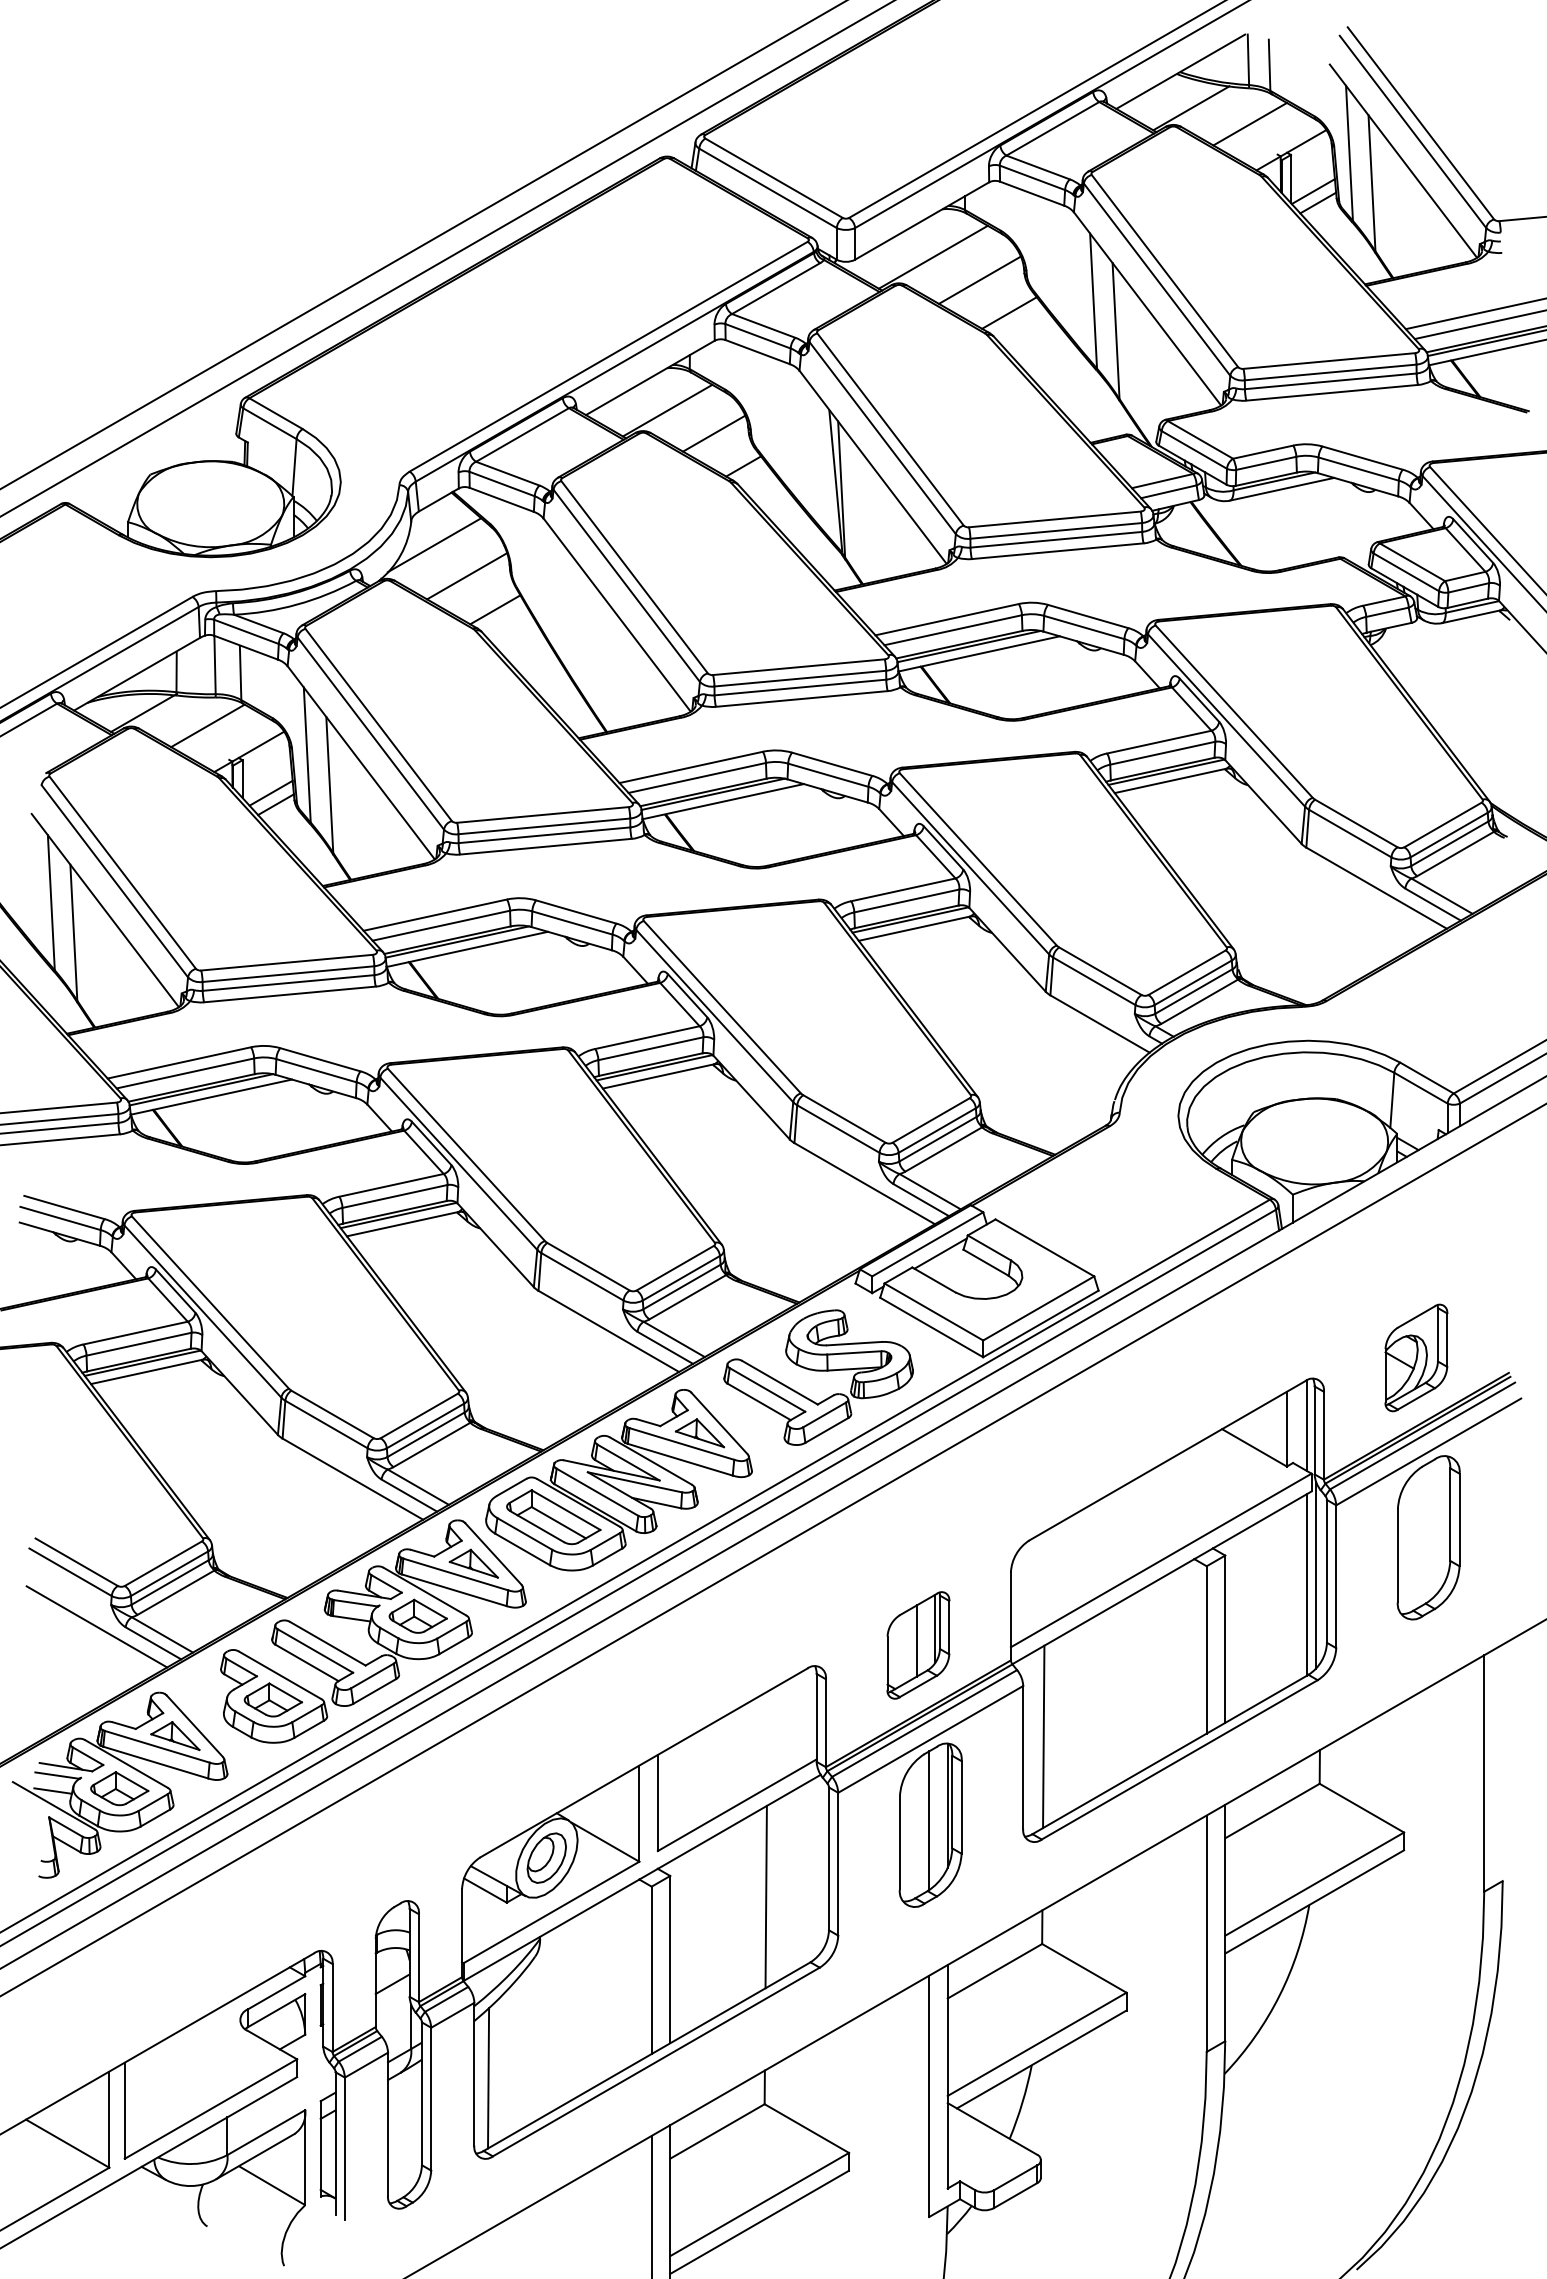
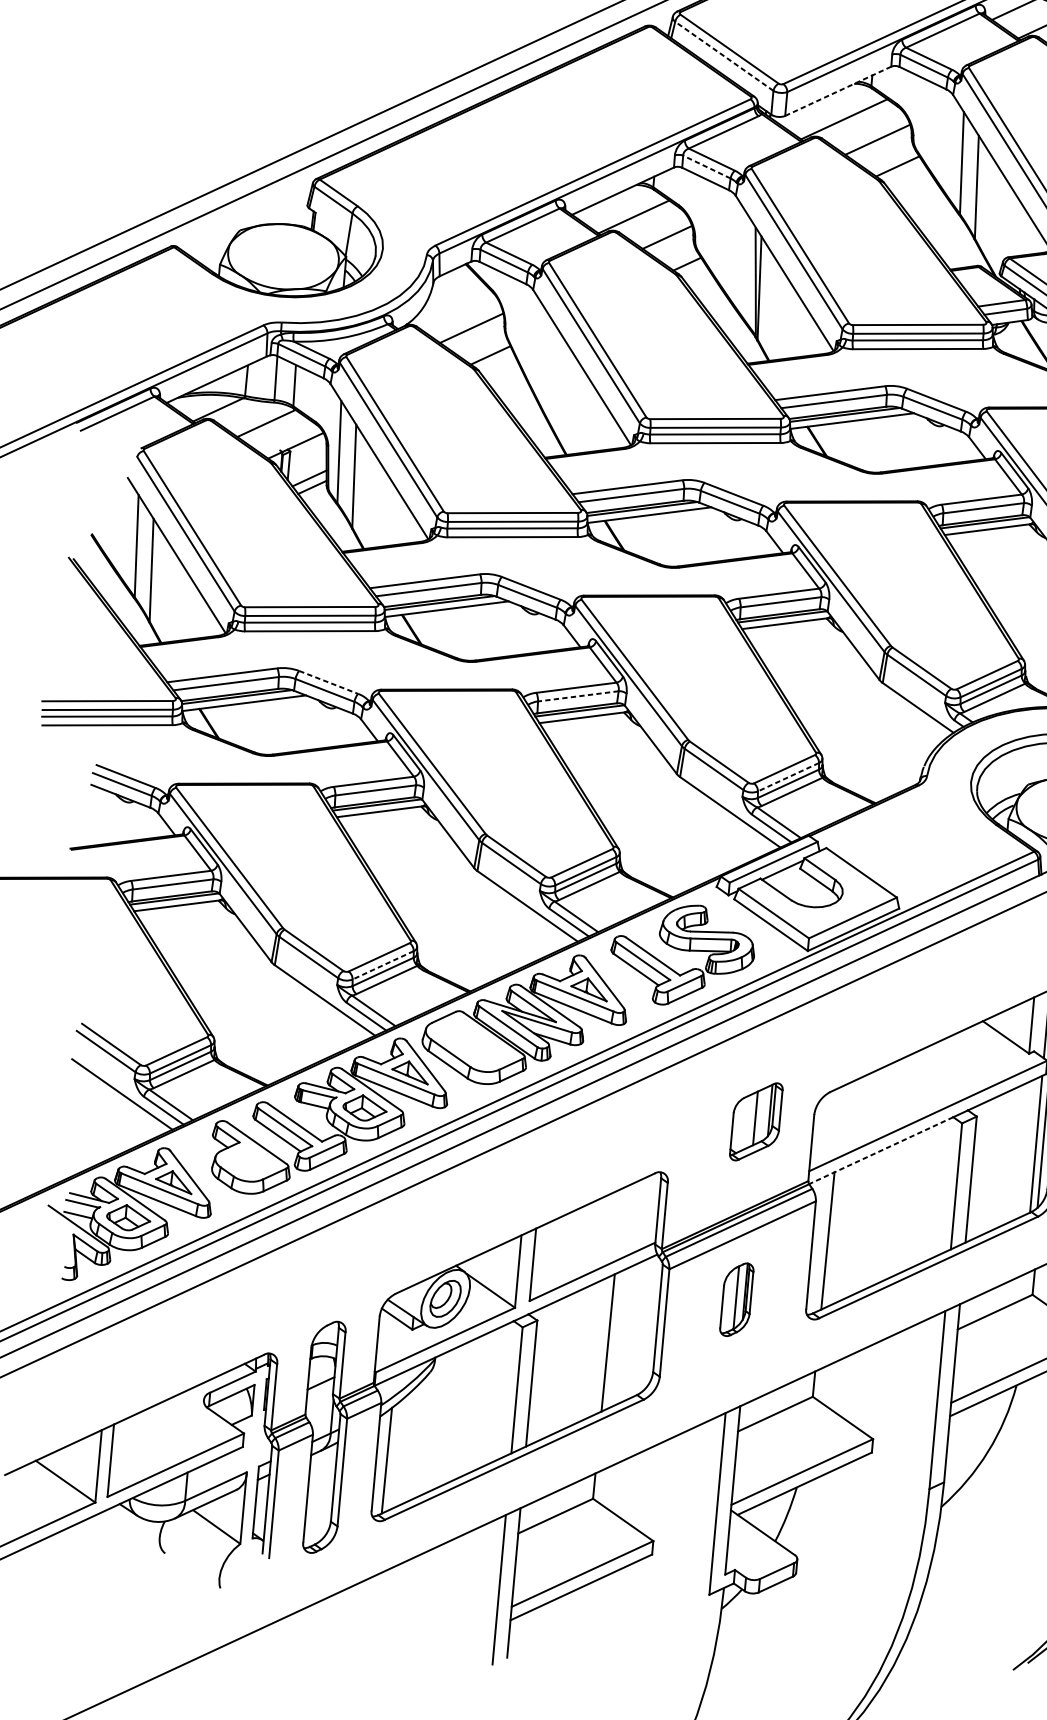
line: (767, 188) -> (723, 56), solid -> dashed
line: (922, 220) -> (838, 90), solid -> dashed
line: (758, 336) -> (707, 167), solid -> dashed
line: (434, 545) -> (449, 302), removed
line: (650, 1048) -> (578, 696), solid -> dashed
line: (320, 1059) -> (328, 682), solid -> dashed
line: (937, 1130) -> (788, 777), solid -> dashed
line: (425, 1426) -> (383, 965), solid -> dashed
part: (553, 1517) -> (473, 1042), removed
line: (1102, 1611) -> (880, 1150), solid -> dashed
part: (918, 1645) -> (756, 1121), moved
part: (272, 1699) -> (249, 1160), removed
part: (930, 1824) -> (736, 1299), size x0.6

